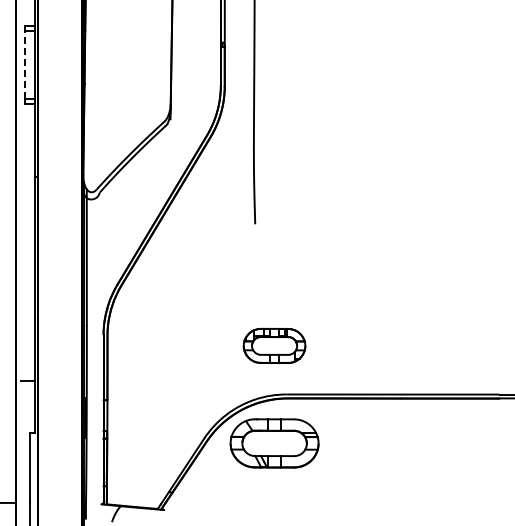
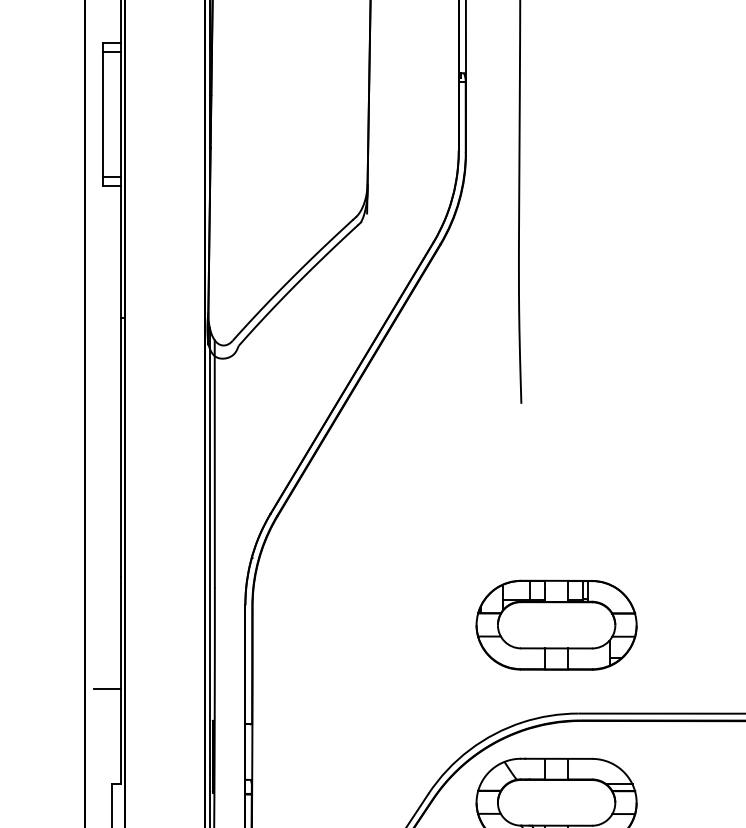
line: (25, 64) -> (103, 112), dashed -> solid
part: (274, 345) -> (556, 624), size x1.43

